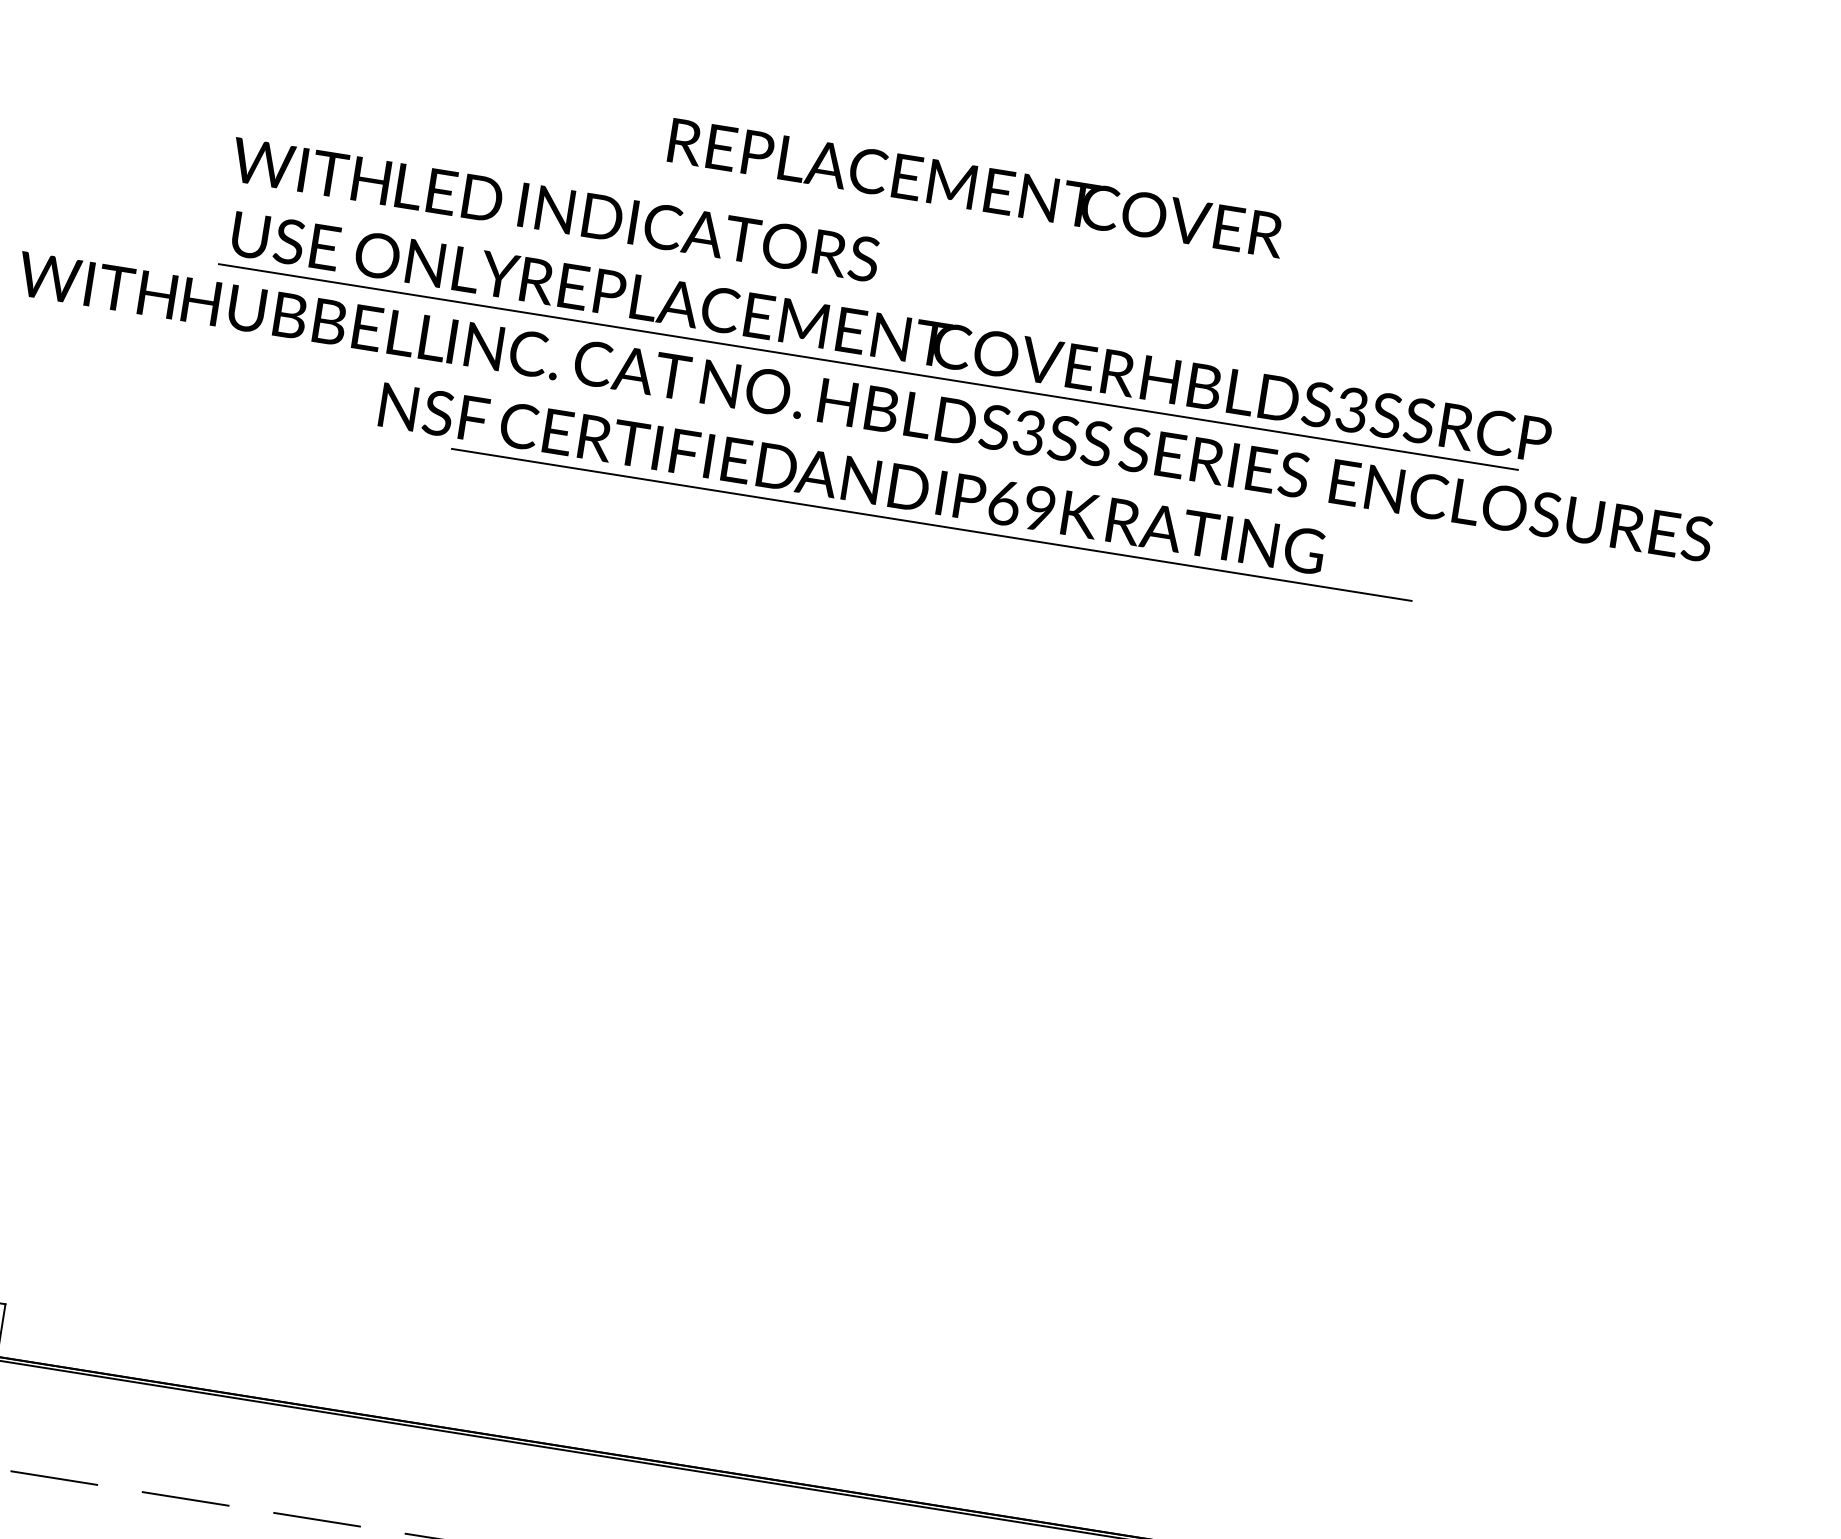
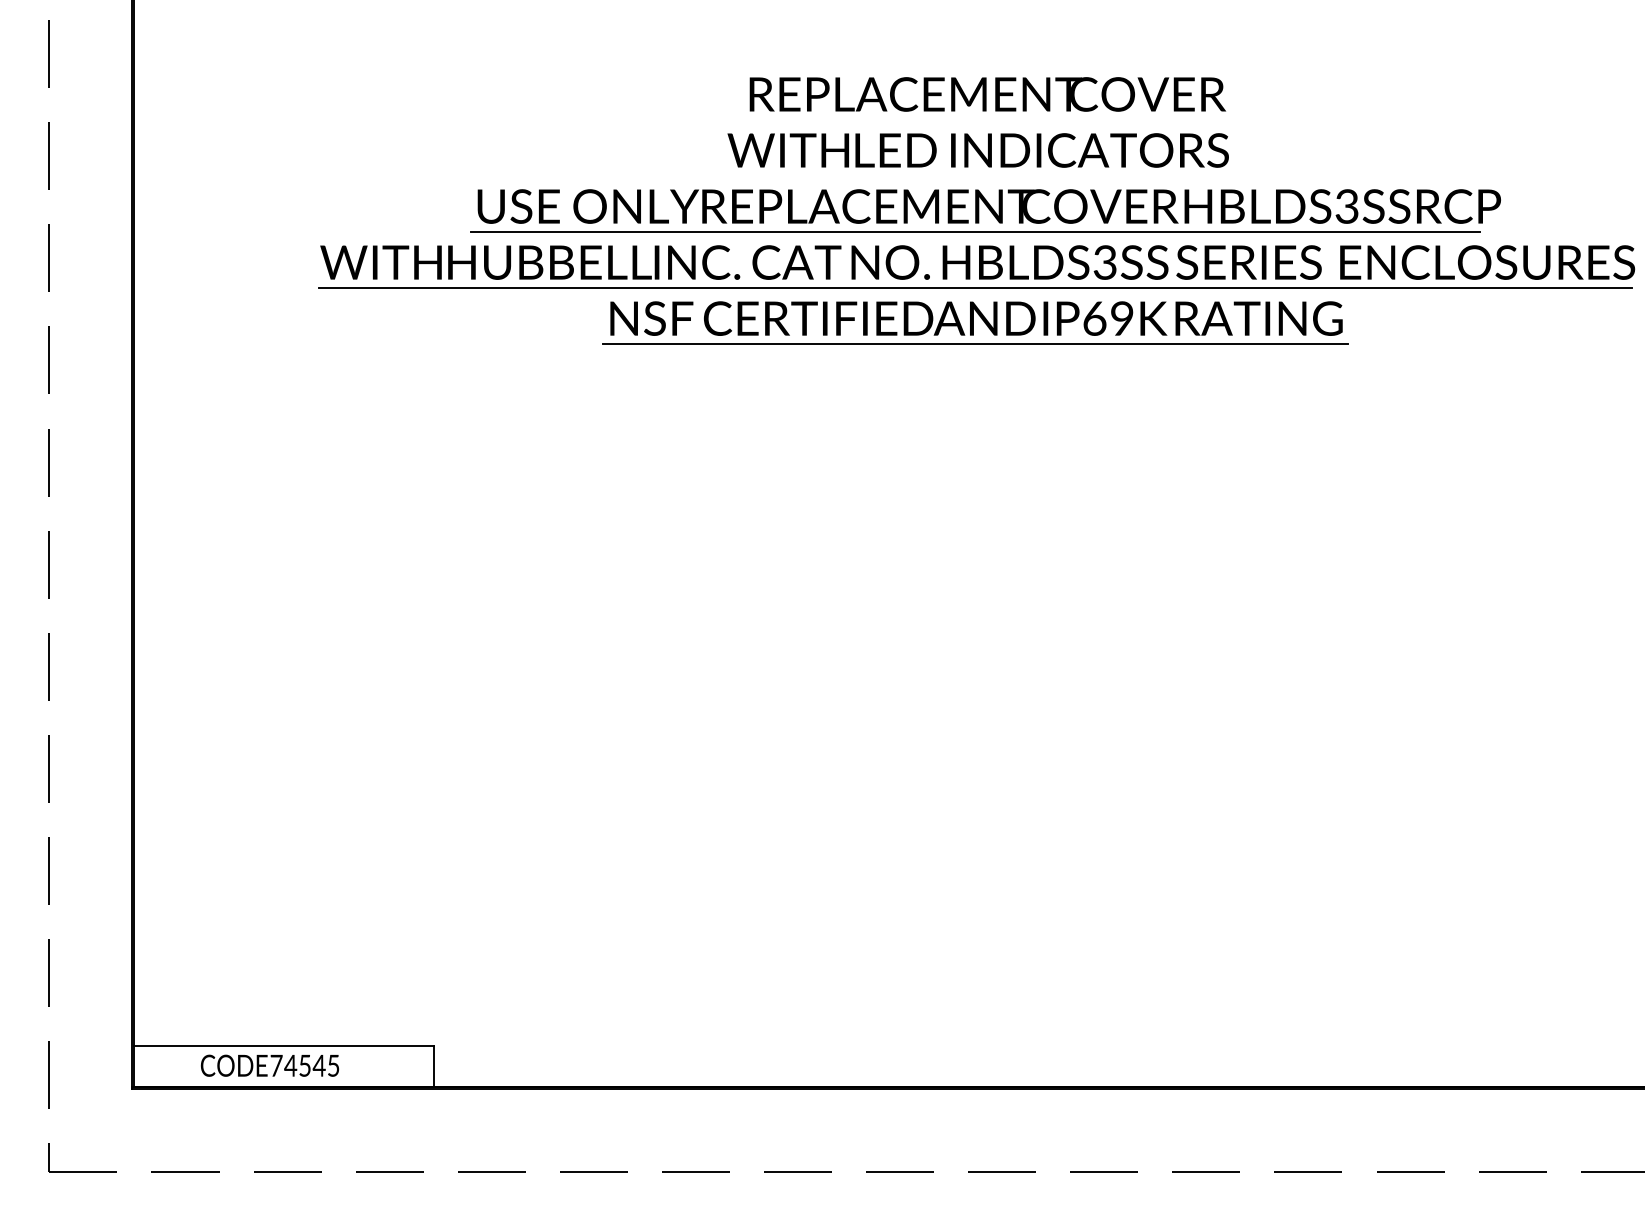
text: (976, 188) -> (987, 94), moved
text: (554, 209) -> (977, 150), moved
line: (857, 438) -> (975, 287), added
line: (932, 524) -> (975, 343), moved

